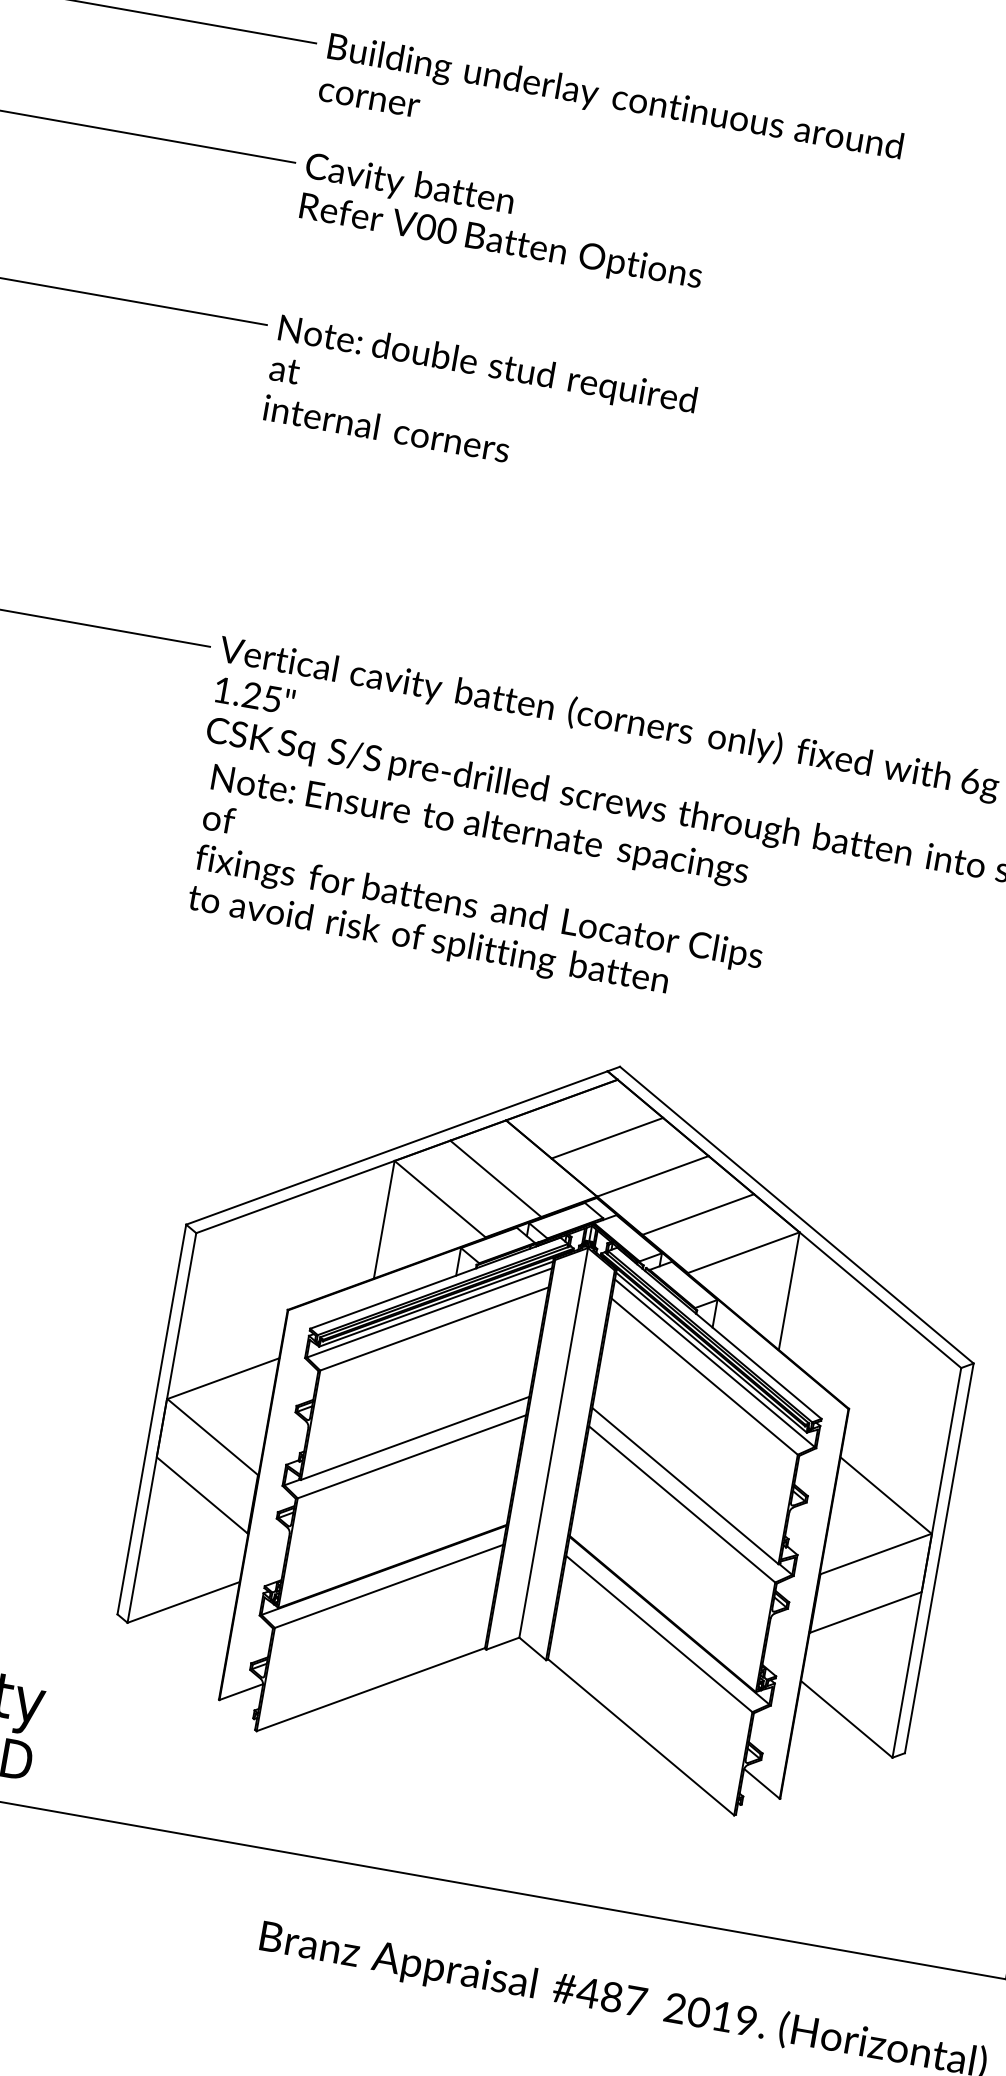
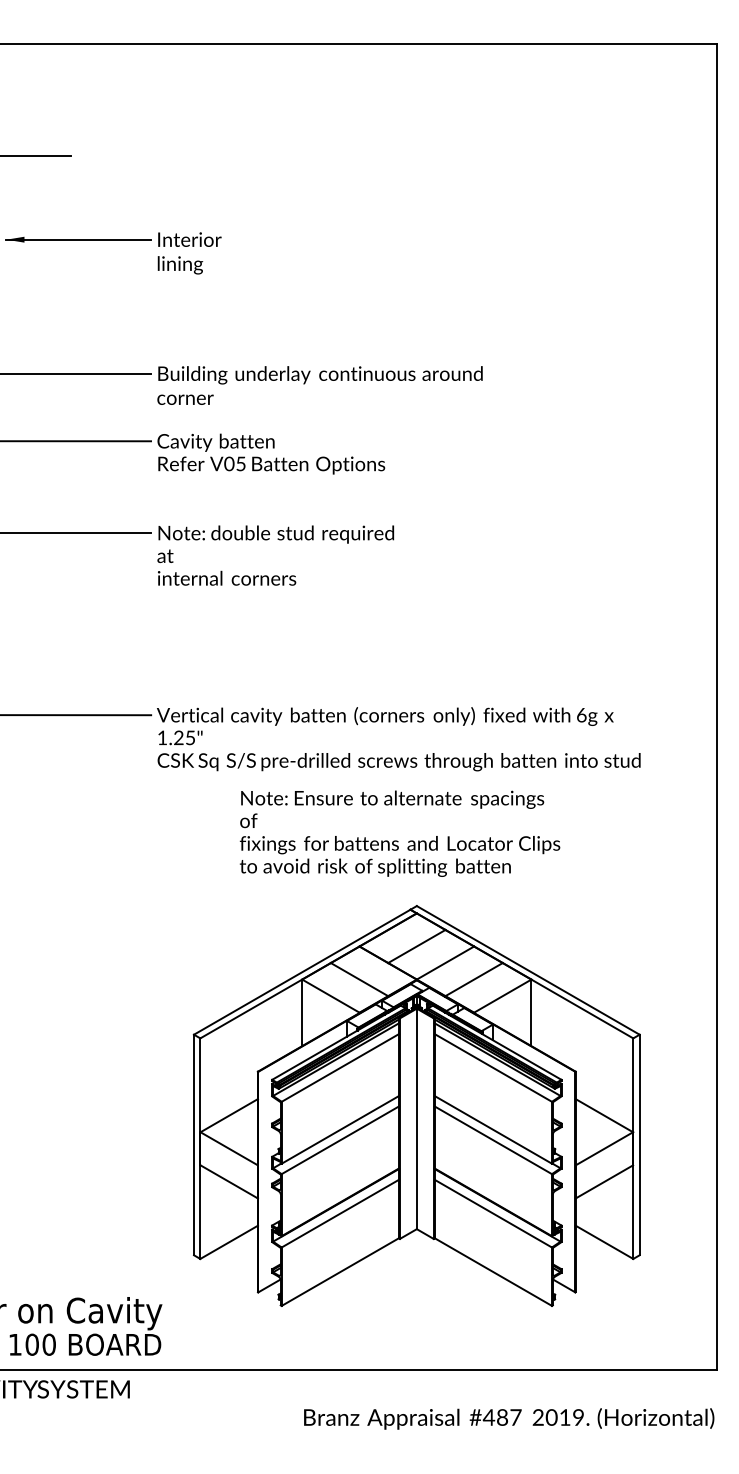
text: (446, 229) -> (240, 463), V00 -> V05
text: (481, 888) -> (399, 833), moved

